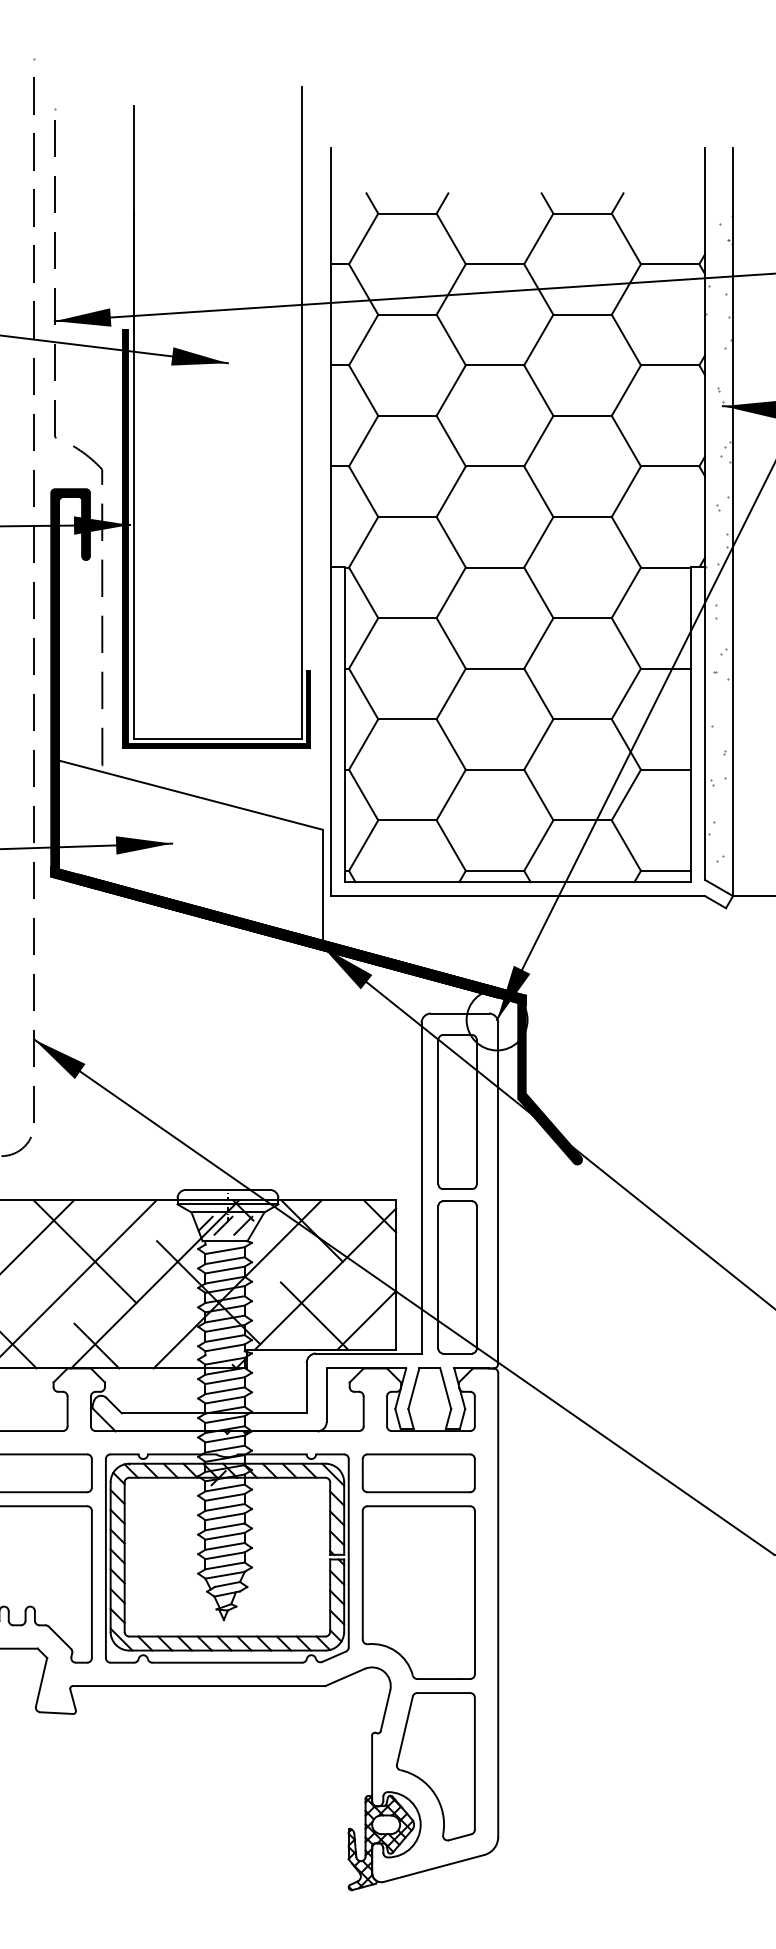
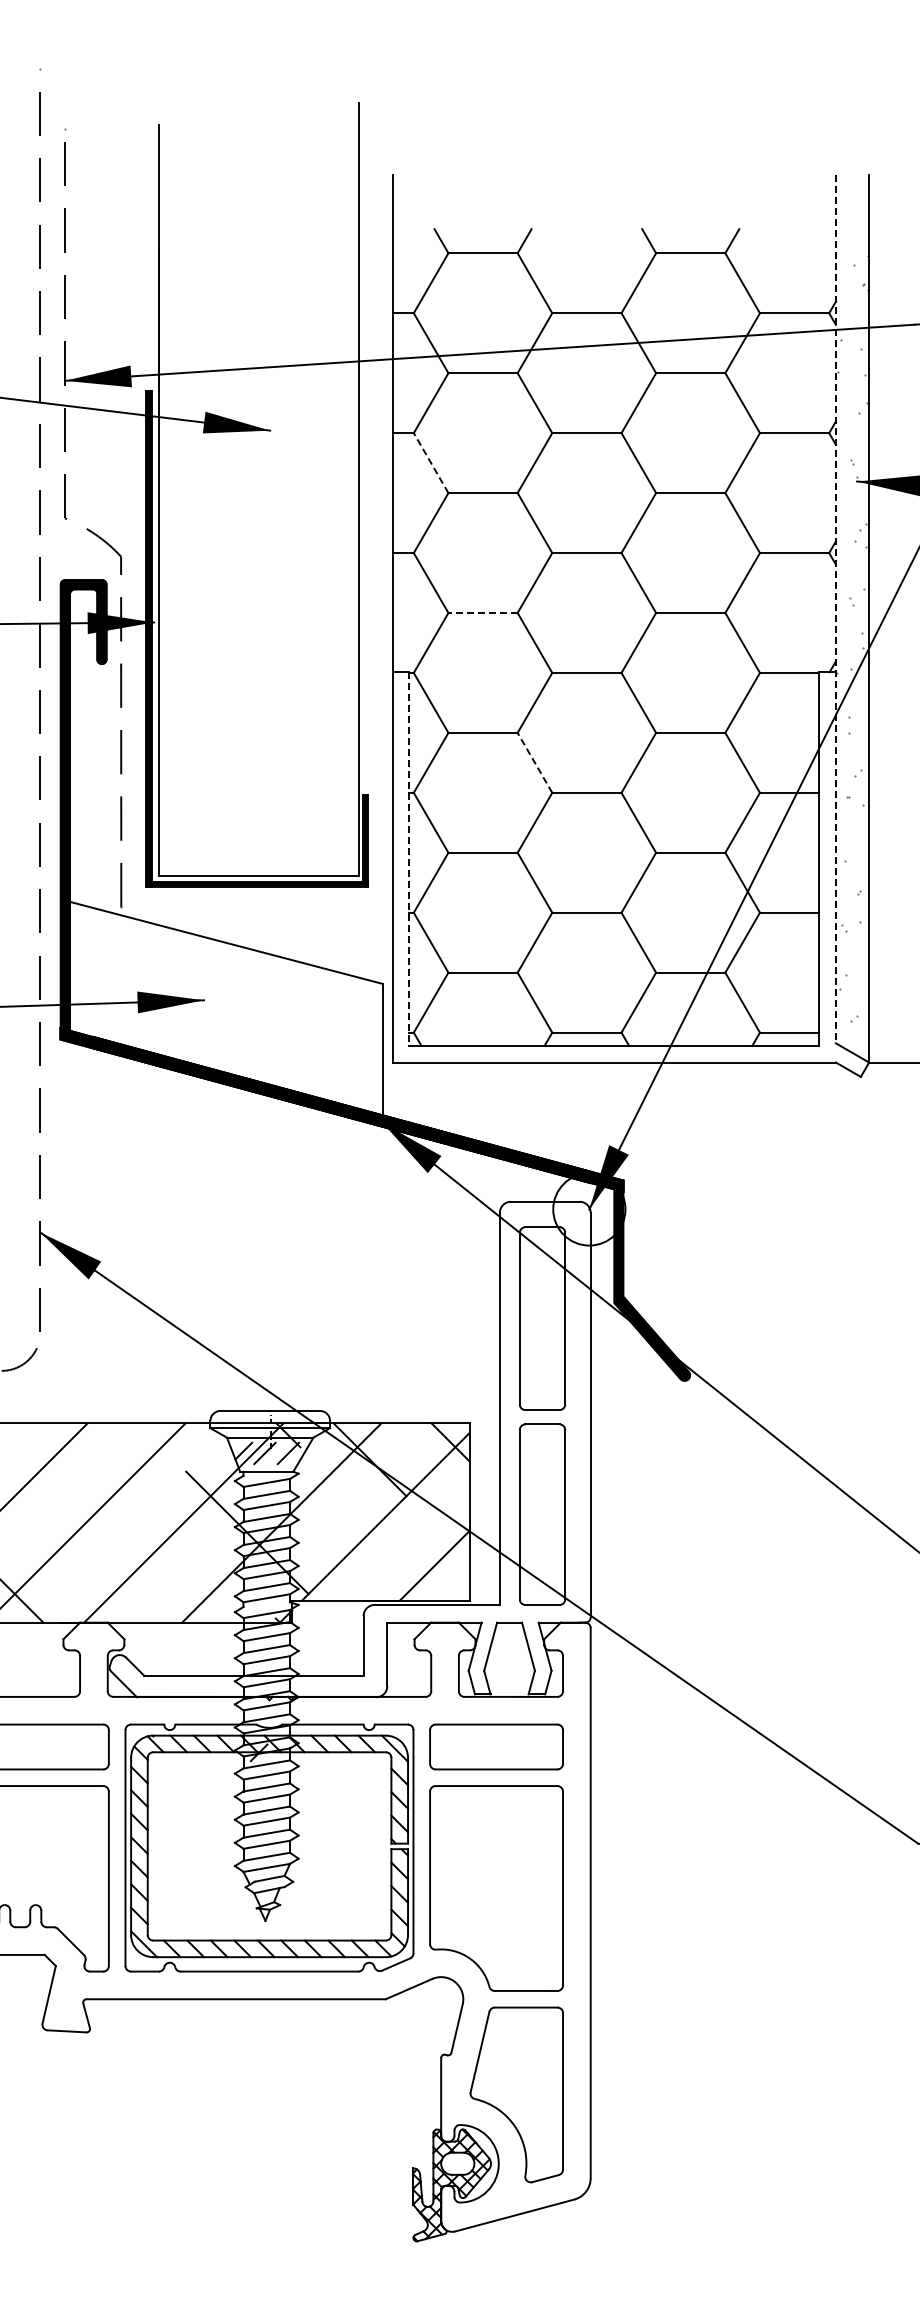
line: (363, 390) -> (431, 463), solid -> dashed
line: (704, 514) -> (835, 609), solid -> dashed
line: (407, 517) -> (483, 613), solid -> dashed
line: (450, 643) -> (534, 762), solid -> dashed
line: (345, 724) -> (409, 859), solid -> dashed
line: (84, 1251) -> (100, 1484), removed
line: (314, 1316) -> (372, 1560), removed
line: (96, 1345) -> (114, 1595), removed

